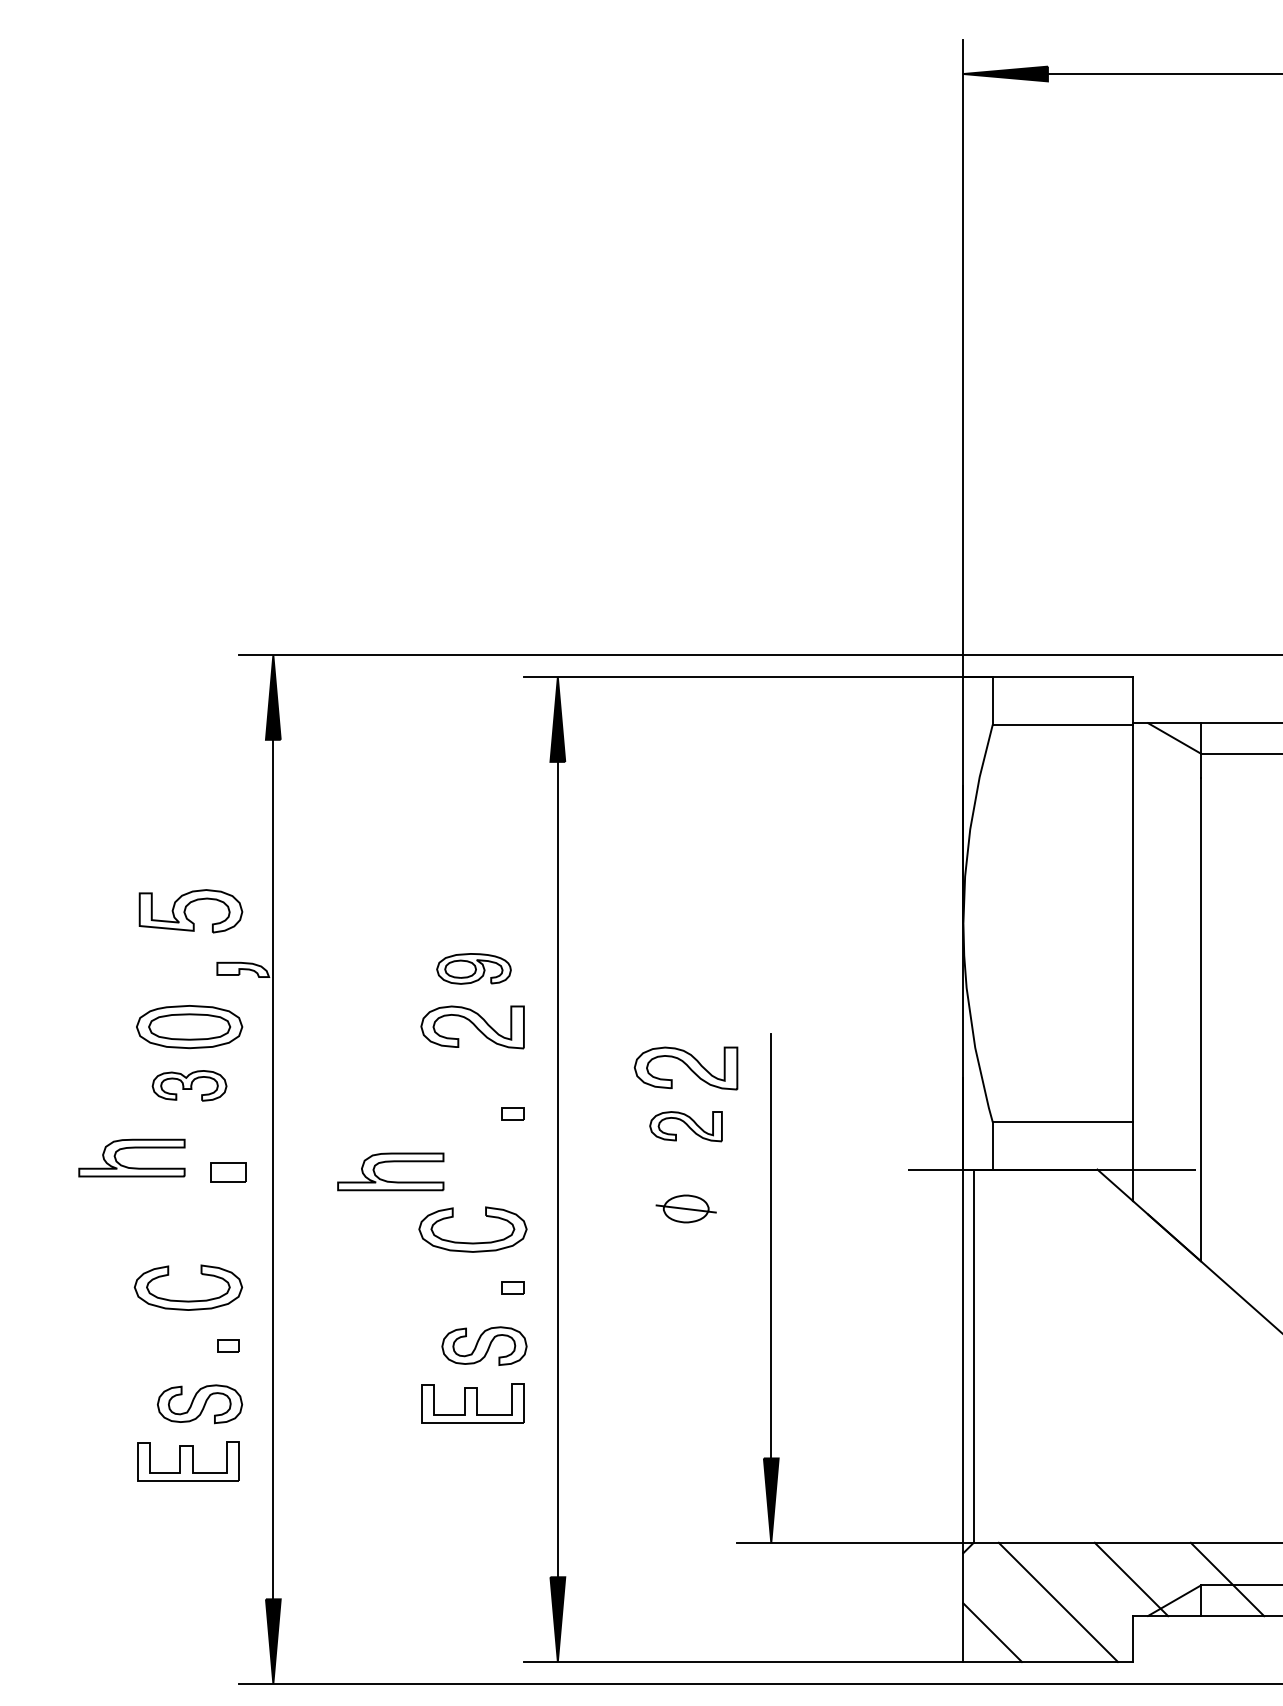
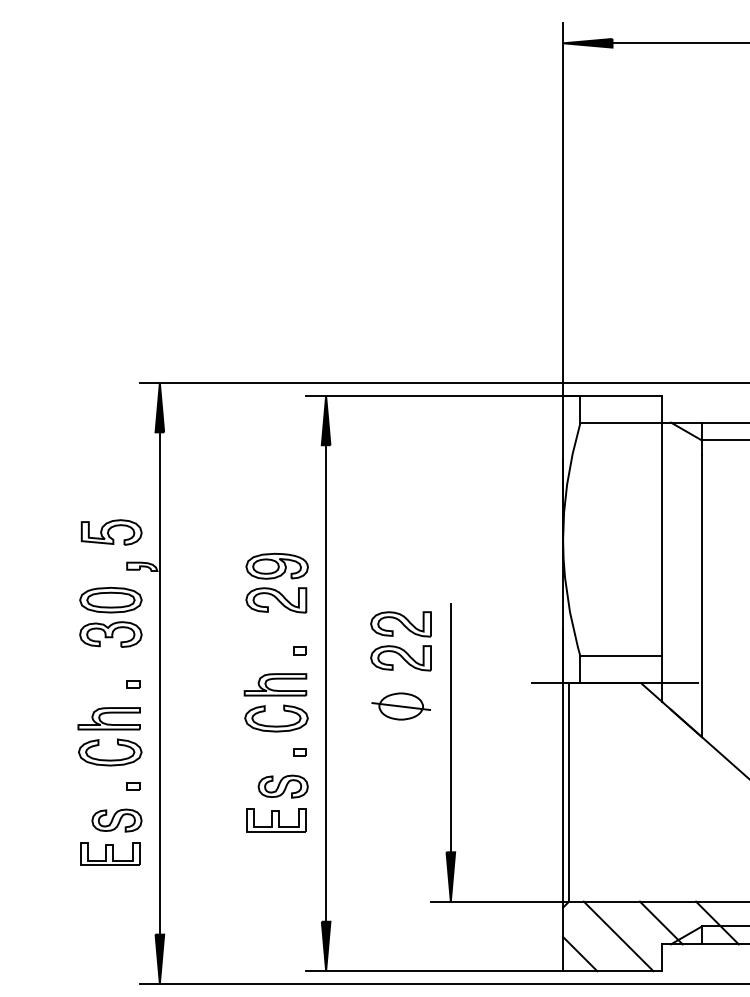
part: (472, 967) -> (276, 565), size x1.43
part: (188, 1085) -> (110, 634), size x1.43
part: (685, 1126) -> (400, 658), size x1.43
part: (130, 1157) -> (108, 718), moved
part: (228, 1171) -> (133, 684), size x0.62
part: (390, 1171) -> (275, 684), moved
part: (685, 1208) -> (400, 706), size x1.67

